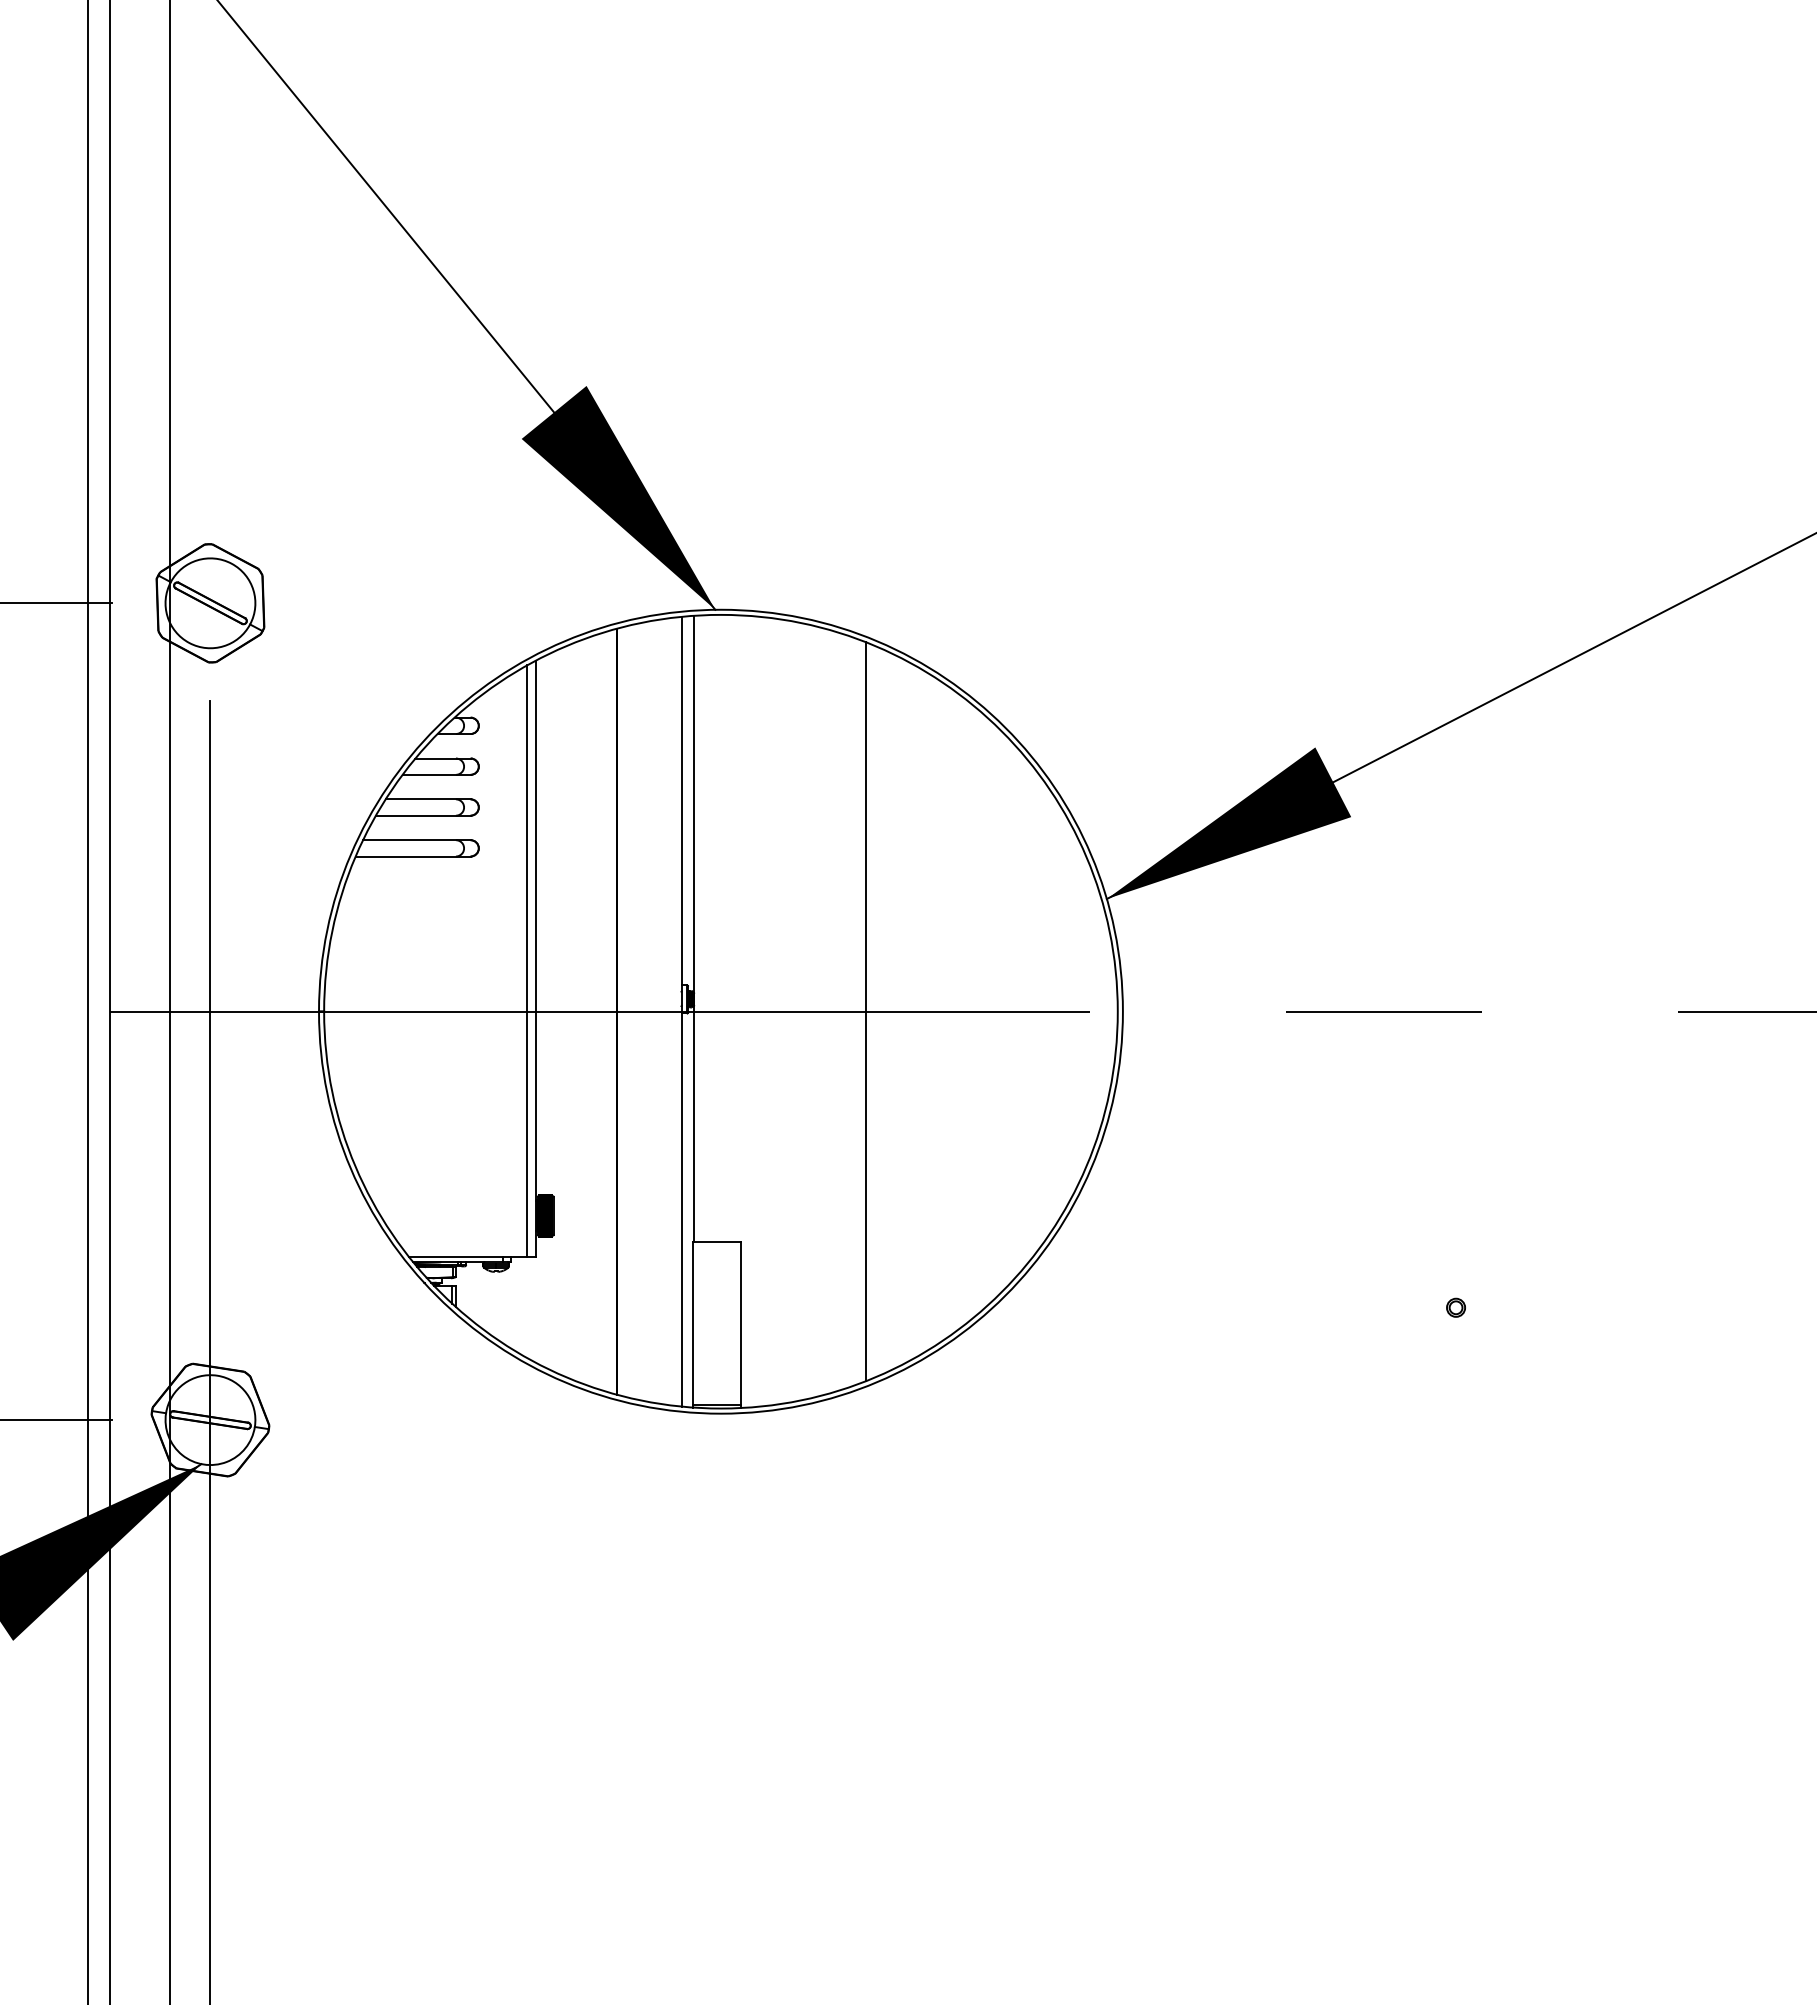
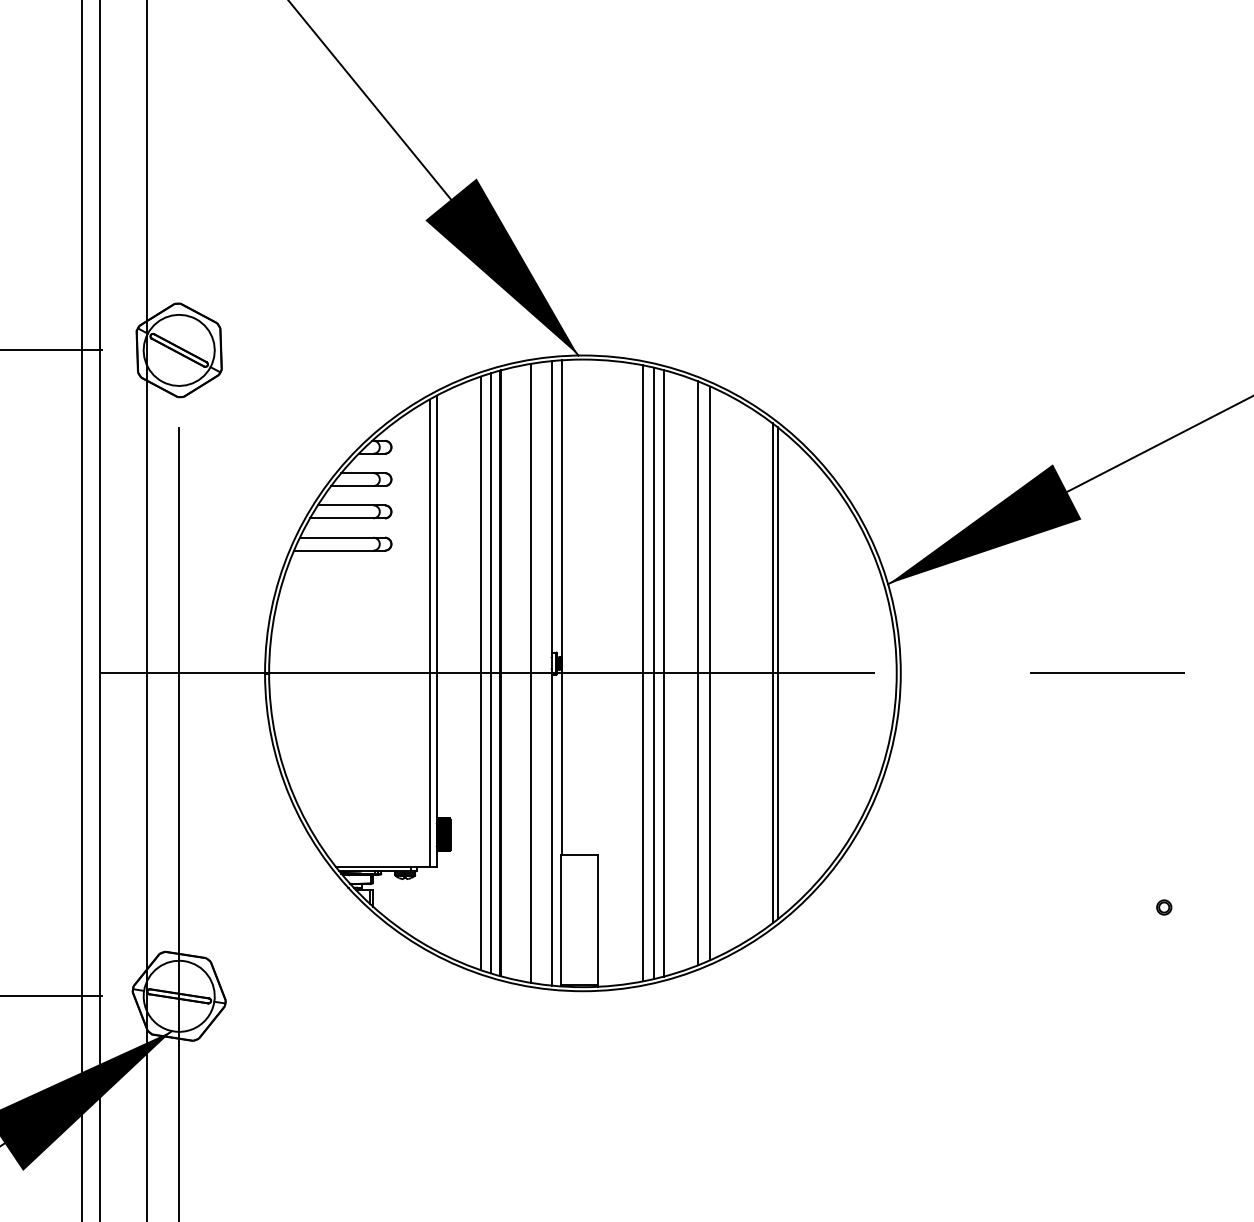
line: (591, 1011) -> (480, 673), added
line: (604, 1011) -> (490, 673), added
line: (655, 1011) -> (531, 673), added
line: (797, 1011) -> (643, 673), added
line: (810, 1011) -> (653, 673), added
line: (823, 1011) -> (664, 673), added
line: (882, 1011) -> (710, 673), added
line: (960, 1011) -> (772, 673), added
line: (967, 1011) -> (777, 673), added

